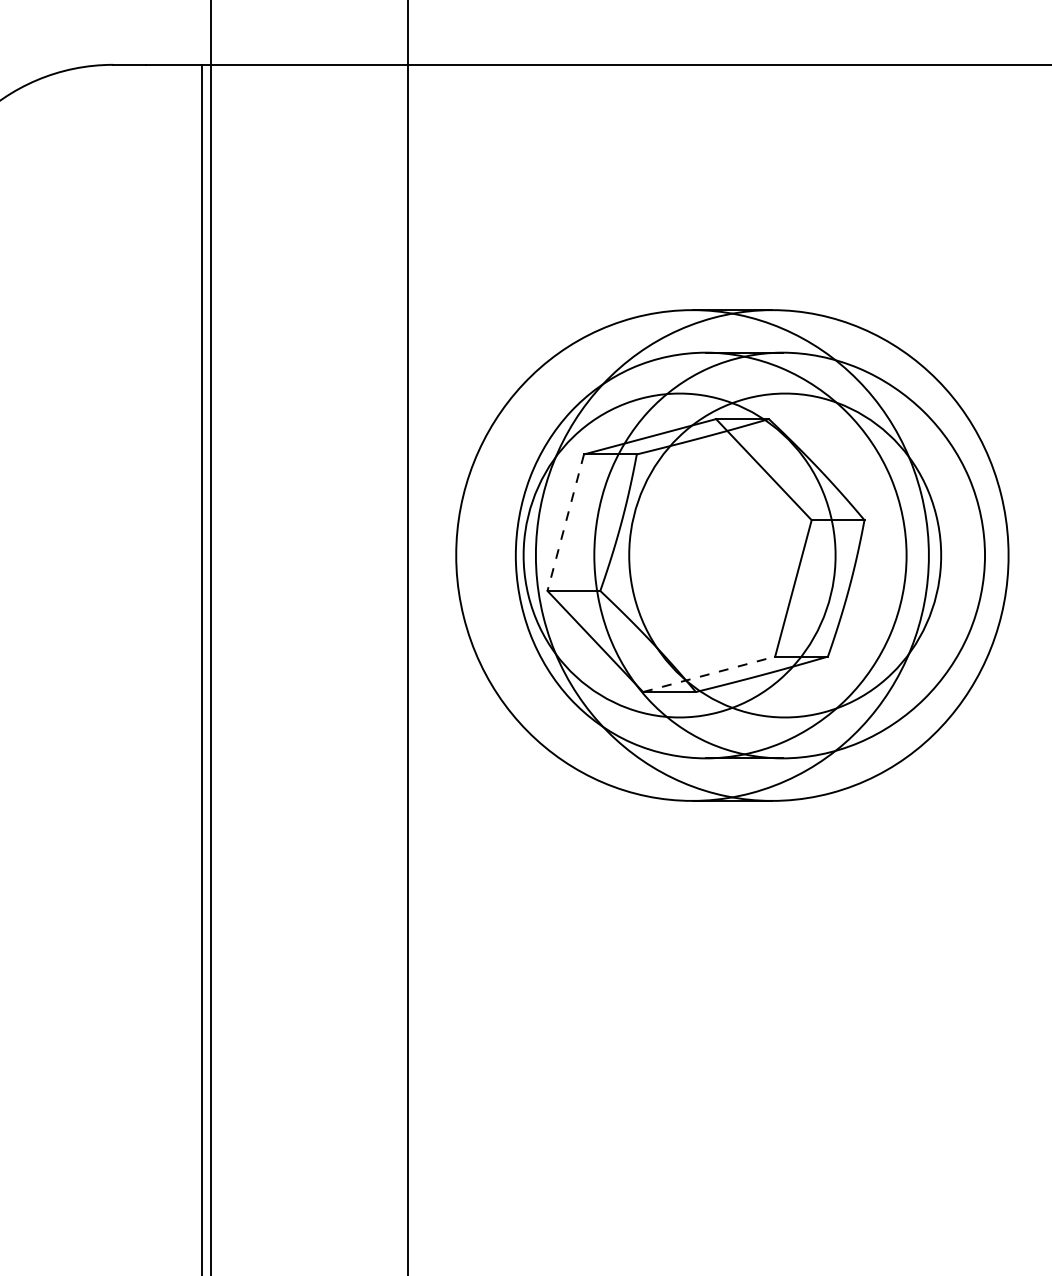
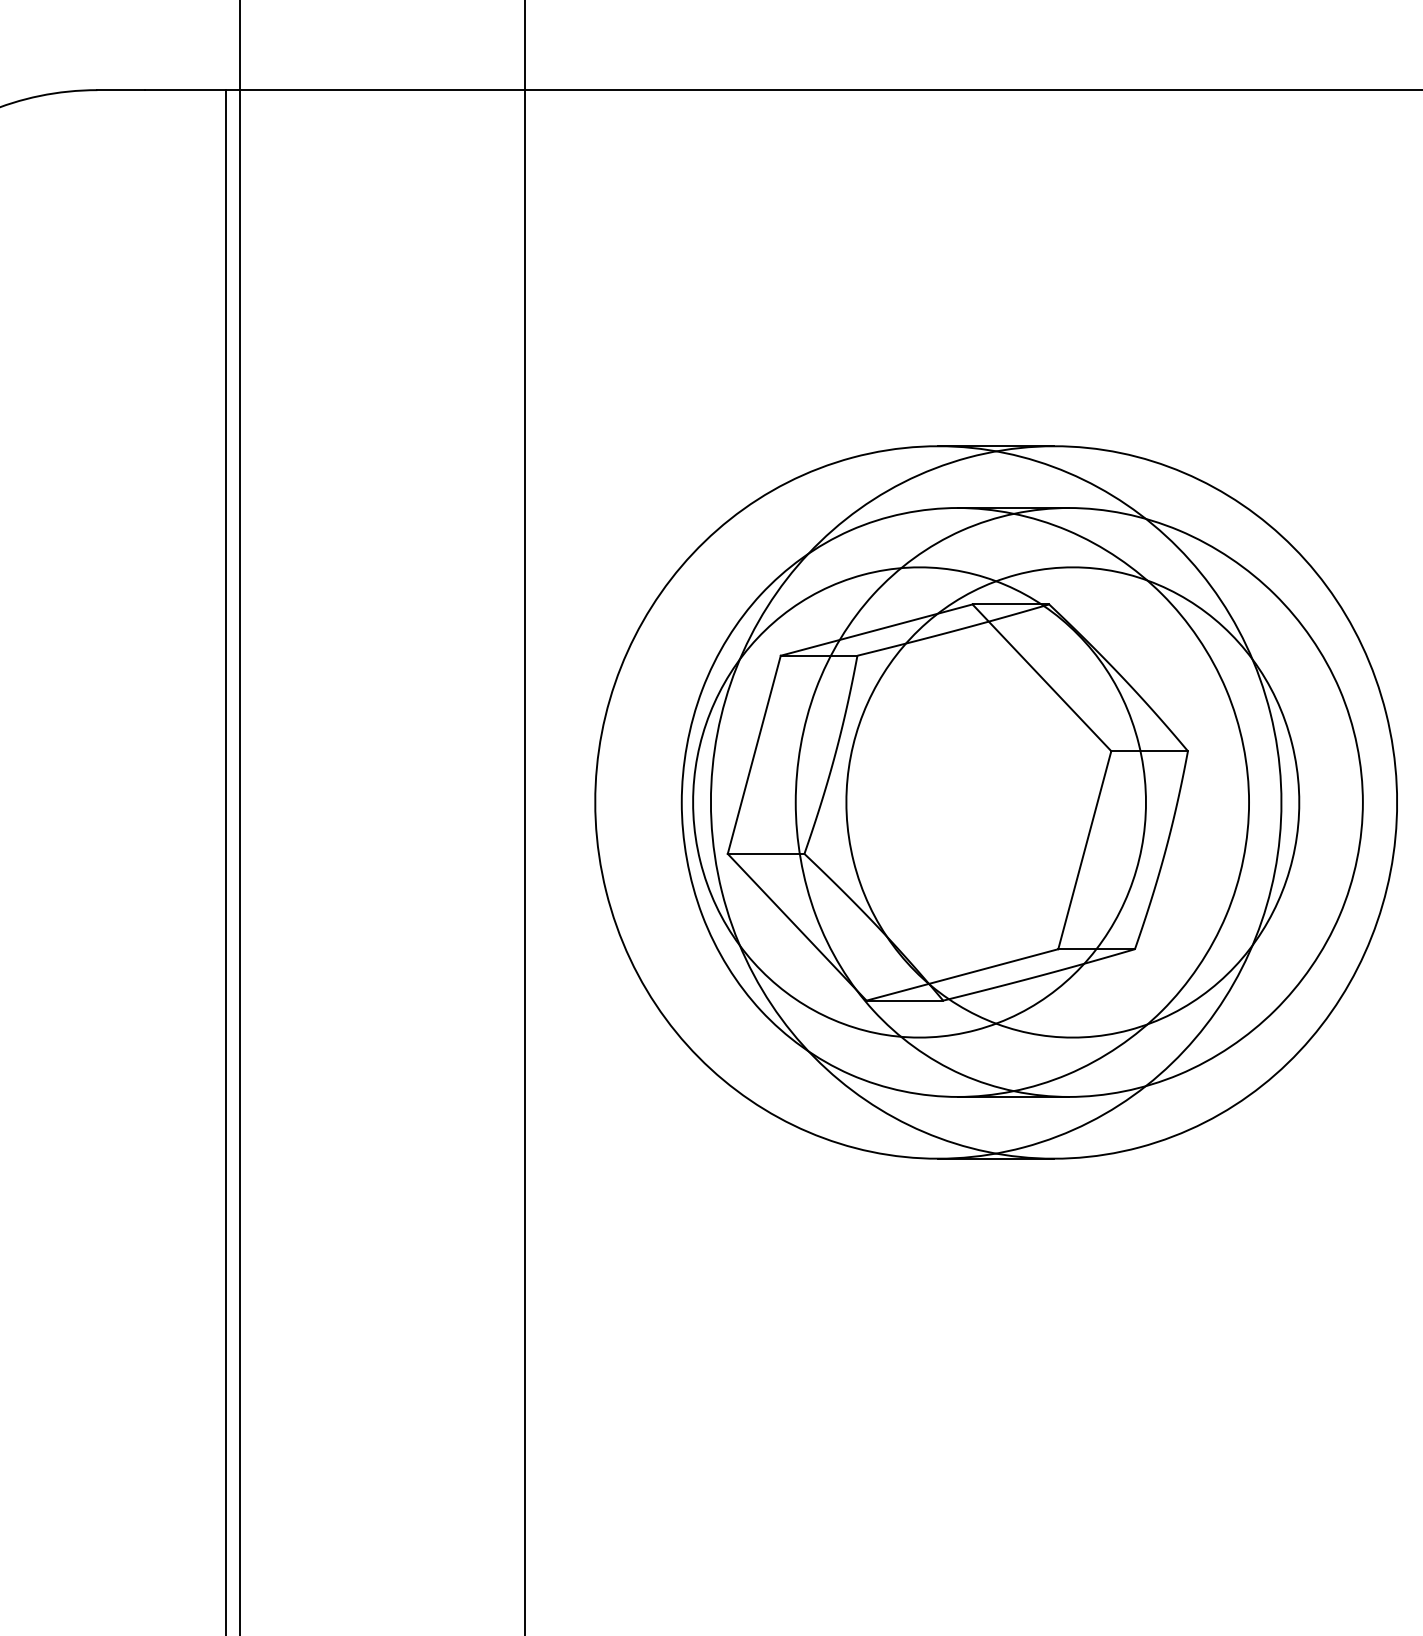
line: (565, 522) -> (753, 754), dashed -> solid
line: (709, 674) -> (962, 975), dashed -> solid

